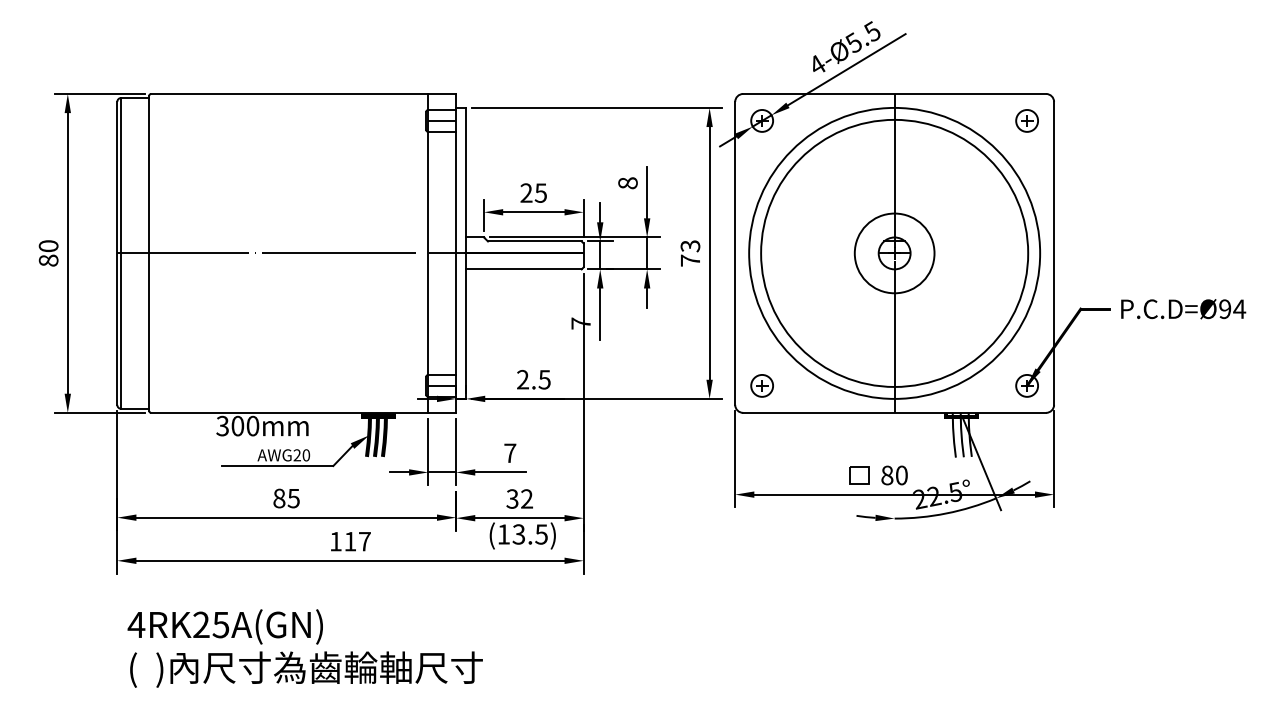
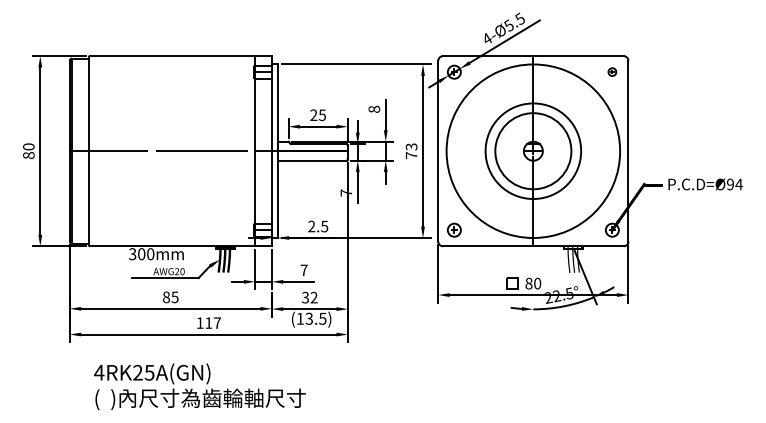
part: (1027, 119) -> (612, 71), size x0.6
circle: (894, 252) -> (533, 150), size x0.6
circle: (894, 253) -> (533, 151), size x1.6
text: (304, 647) -> (199, 386), moved

